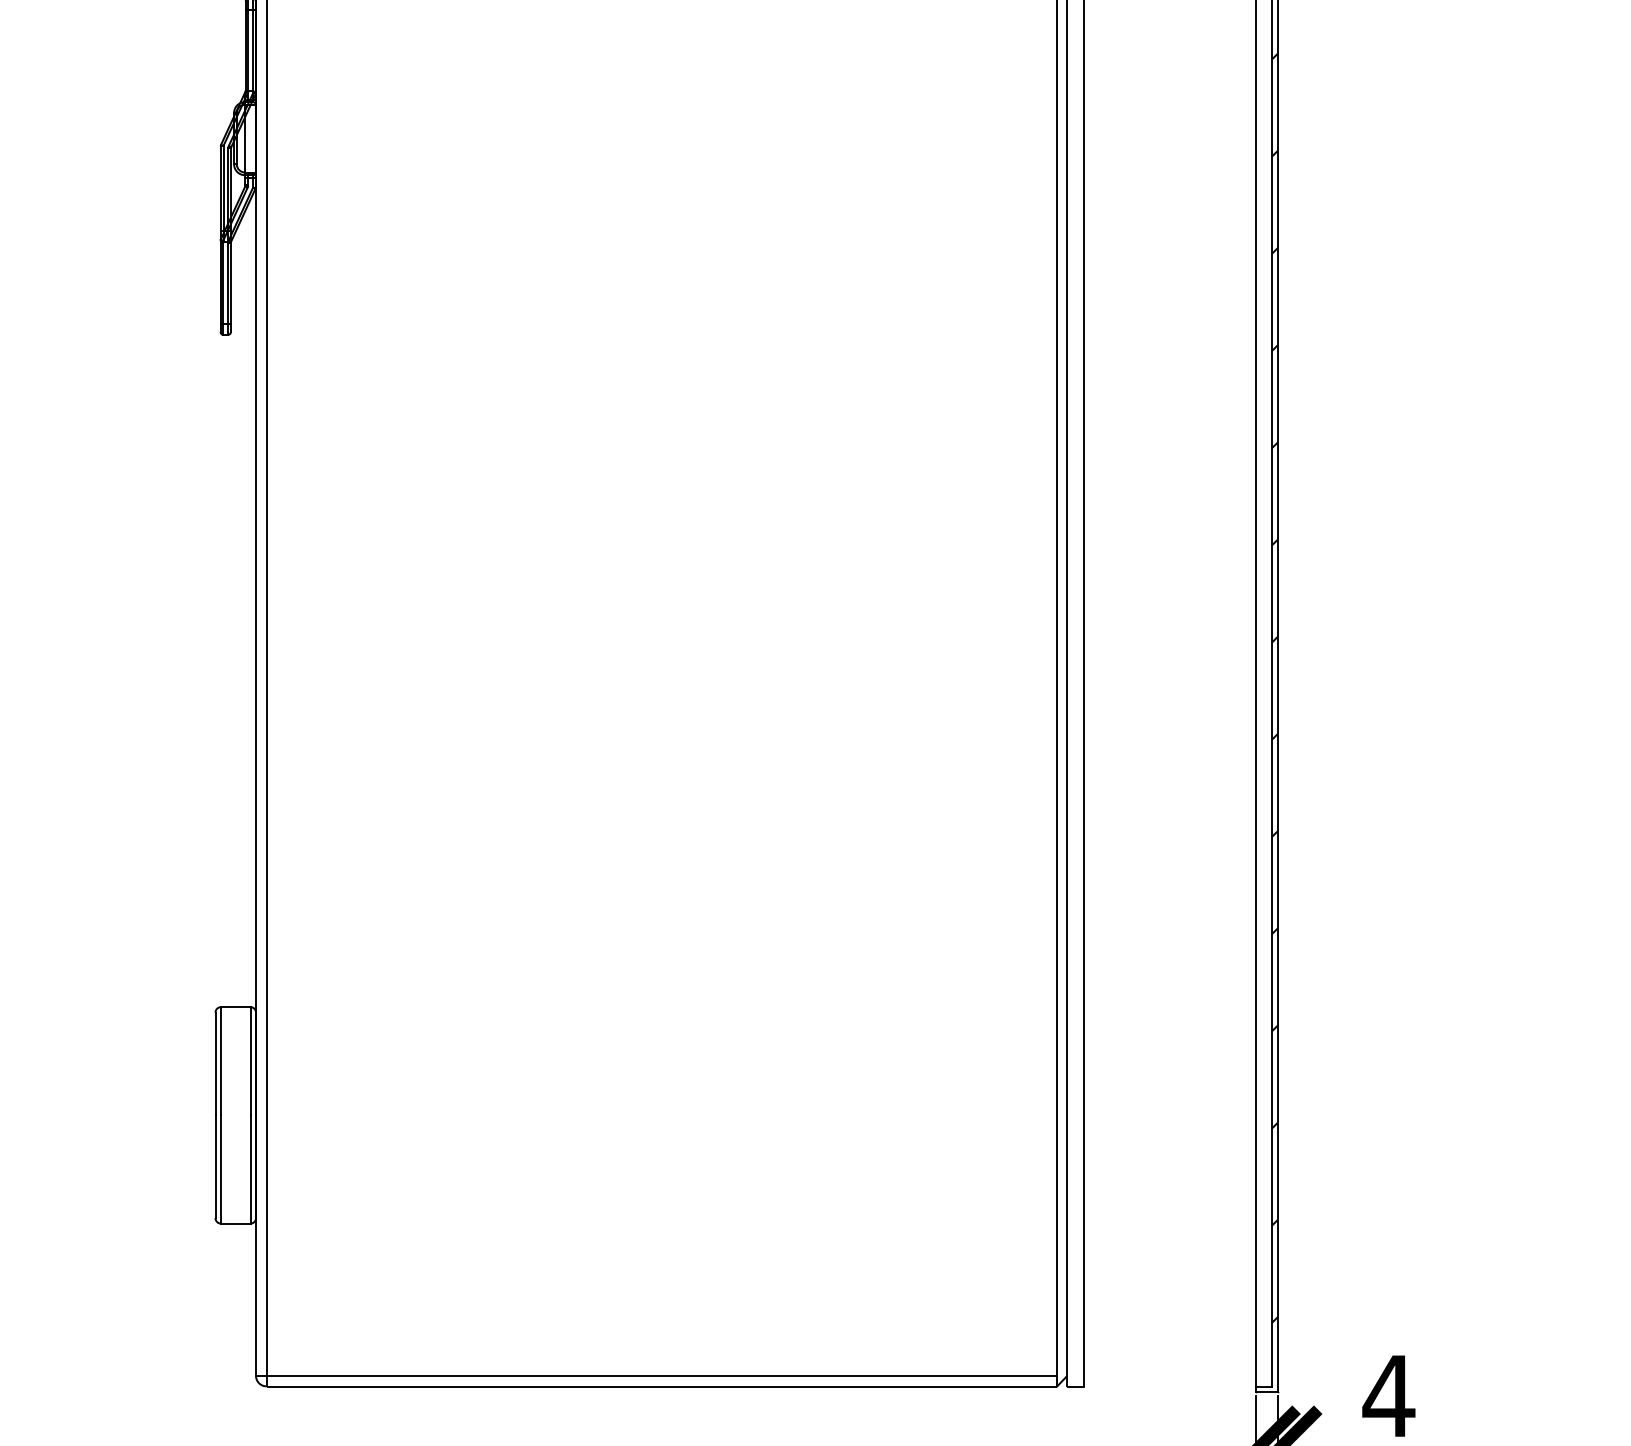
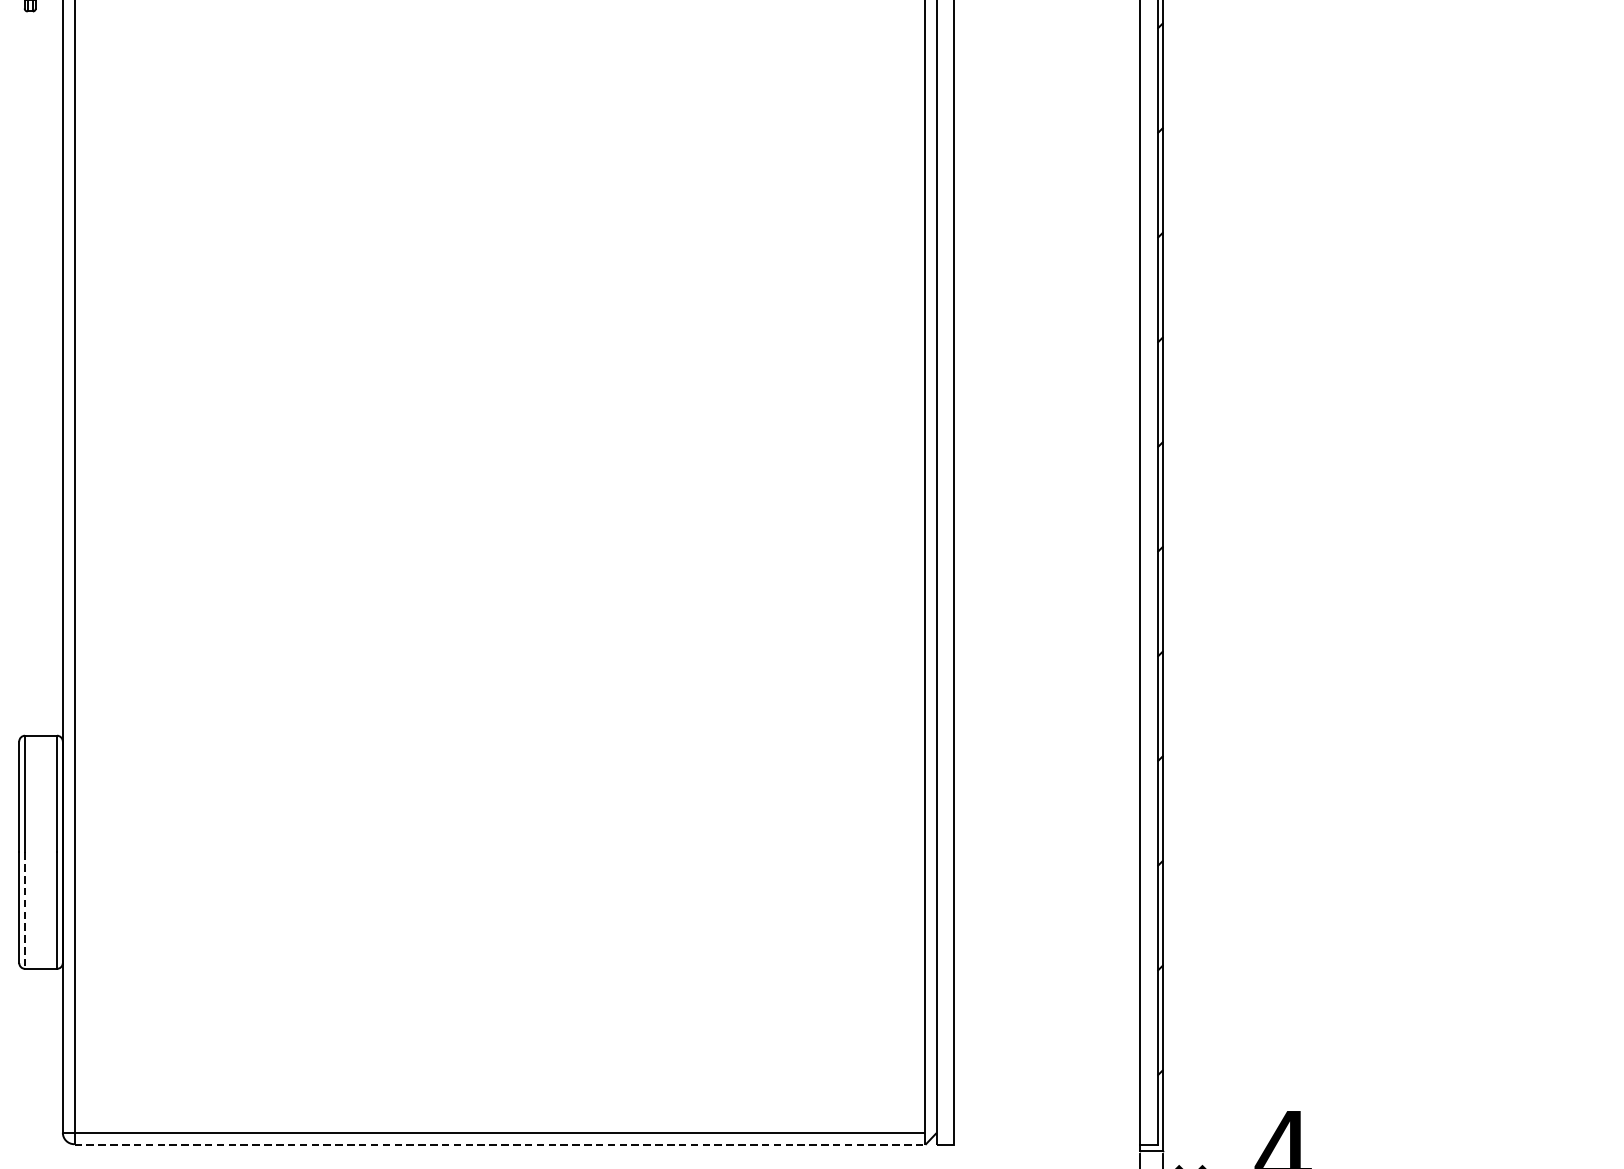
line: (220, 1170) -> (24, 911), solid -> dashed
line: (661, 1386) -> (499, 1144), solid -> dashed

